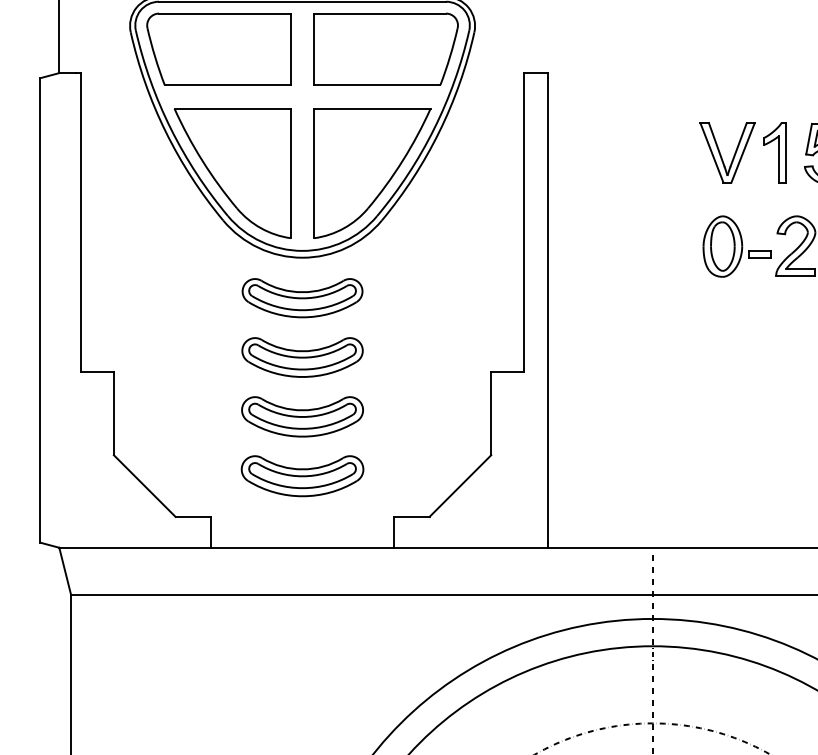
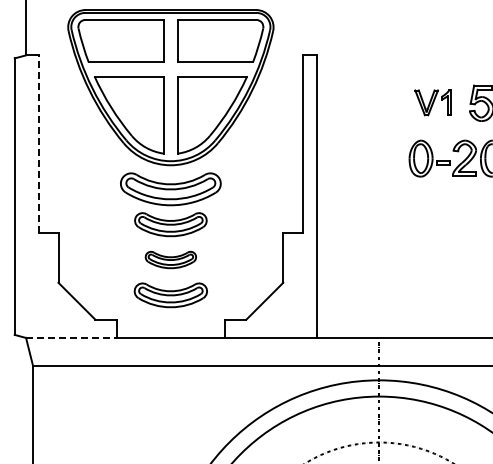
part: (742, 152) -> (432, 102), size x0.7
line: (80, 221) -> (38, 143), solid -> dashed
part: (301, 298) -> (170, 189), size x1.4
part: (301, 415) -> (170, 259), size x0.7
line: (135, 546) -> (71, 337), solid -> dashed

